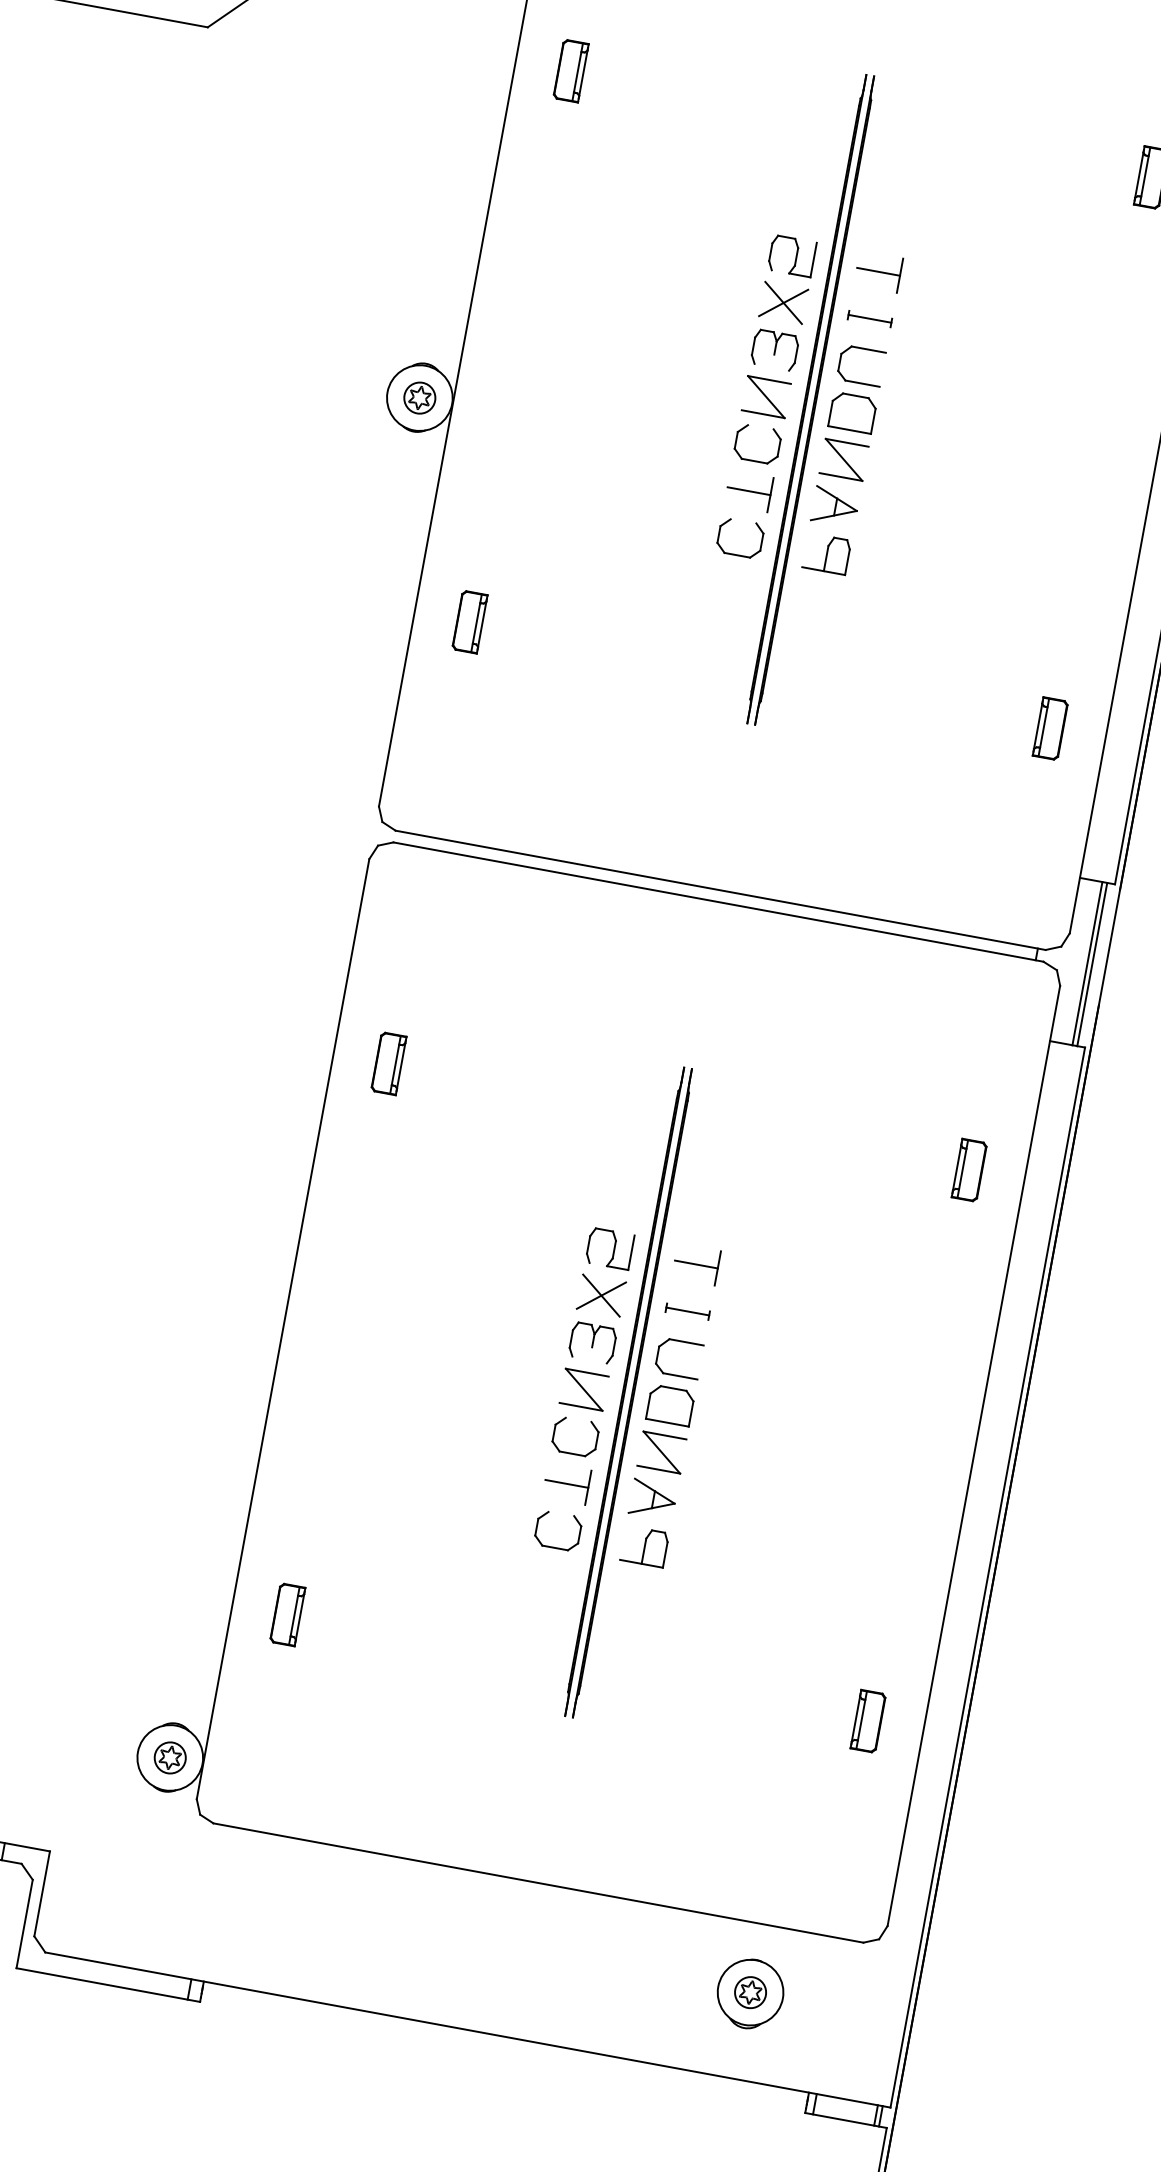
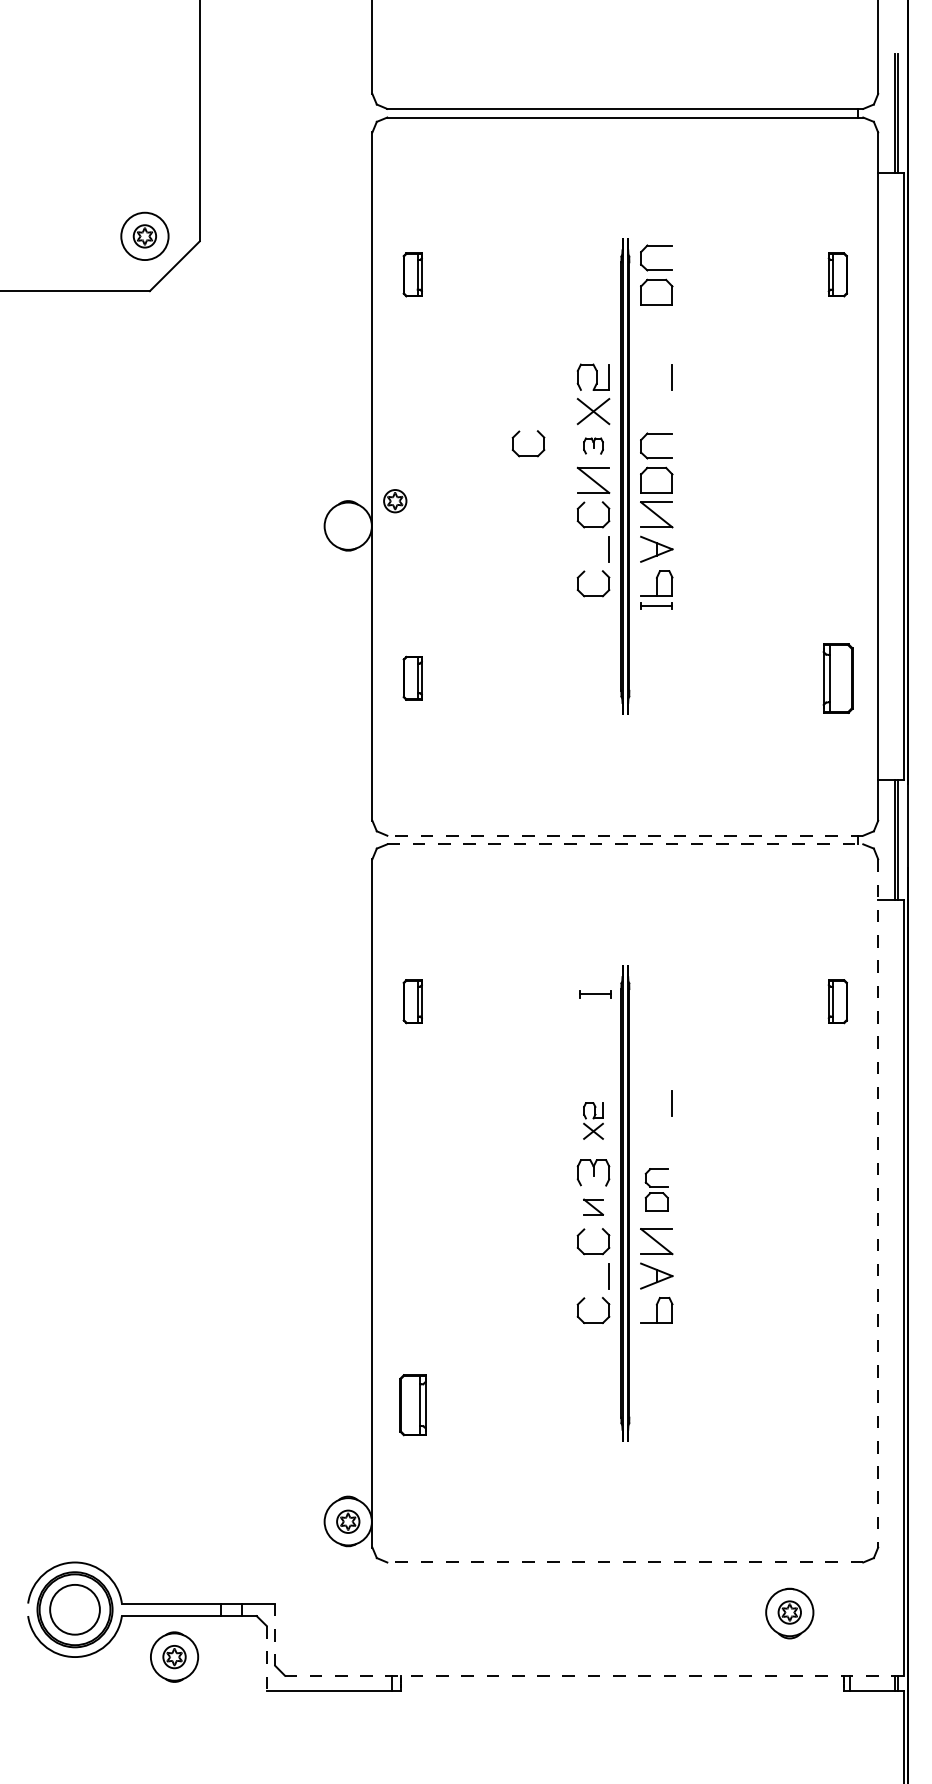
part: (903, 131) -> (656, 274), added
line: (878, 272) -> (656, 377), removed
part: (869, 318) -> (656, 605), moved
part: (683, 346) -> (528, 455), added
part: (775, 349) -> (593, 445), size x0.6
part: (420, 398) -> (395, 501), moved
line: (748, 491) -> (593, 549), removed
part: (1050, 727) -> (837, 677), size x1.6
line: (720, 890) -> (625, 835), solid -> dashed
line: (718, 902) -> (625, 844), solid -> dashed
line: (696, 1263) -> (656, 1103), removed
part: (605, 1271) -> (593, 1120), size x0.6
part: (687, 1311) -> (595, 994), moved
part: (674, 1381) -> (656, 1189), size x0.7
part: (584, 1388) -> (593, 1206), size x0.6
line: (974, 1456) -> (878, 1203), solid -> dashed
line: (566, 1484) -> (593, 1276), removed
part: (287, 1613) -> (412, 1404), size x1.4
part: (867, 1720) -> (837, 1404), removed
line: (538, 1883) -> (625, 1562), solid -> dashed
line: (42, 1895) -> (275, 1635), solid -> dashed
line: (24, 1924) -> (266, 1658), solid -> dashed
line: (466, 2029) -> (593, 1675), solid -> dashed

